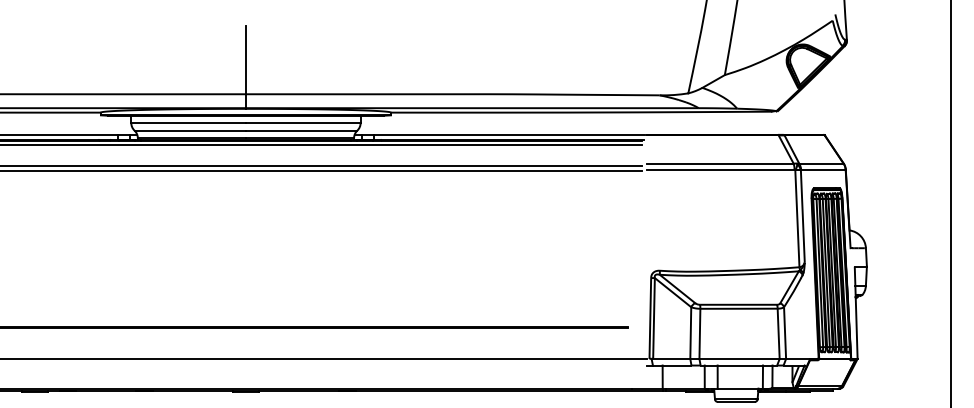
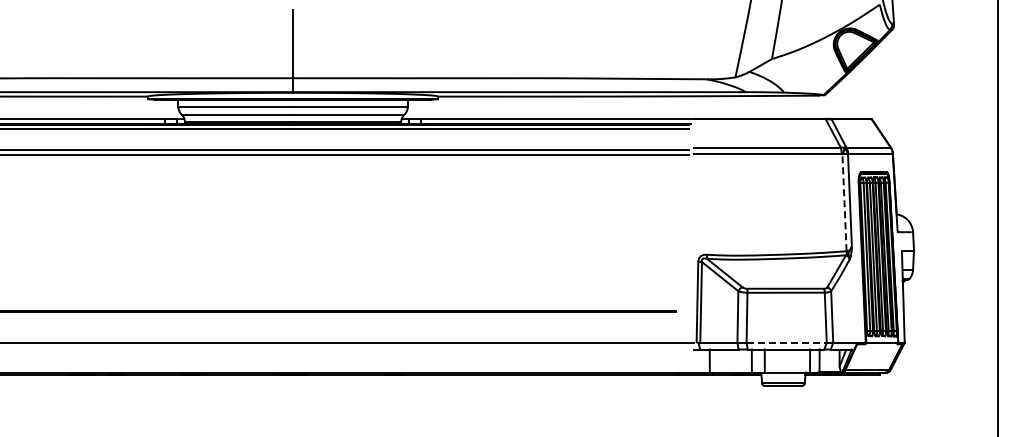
line: (797, 218) -> (844, 202), solid -> dashed
line: (740, 358) -> (787, 342), solid -> dashed

